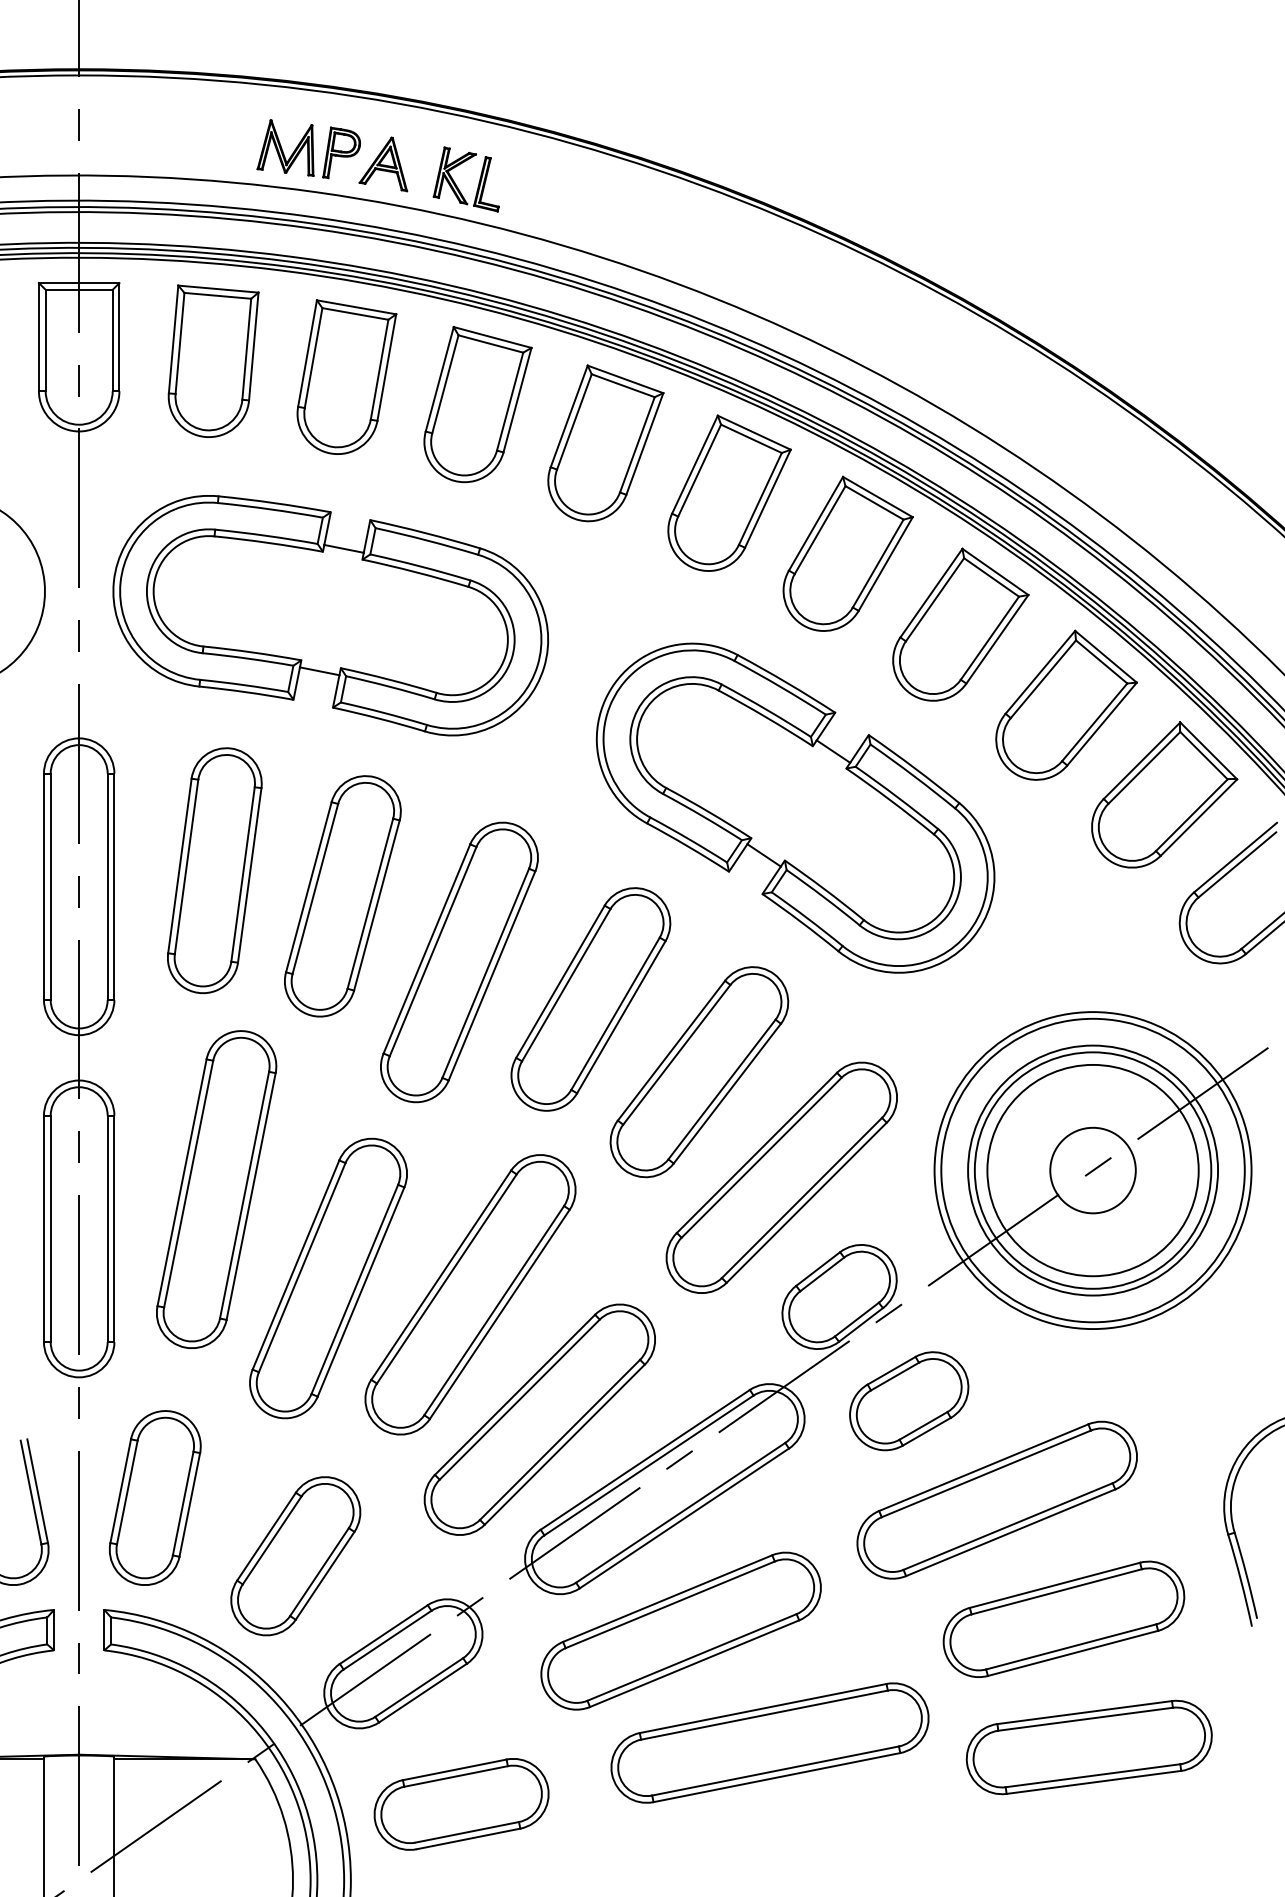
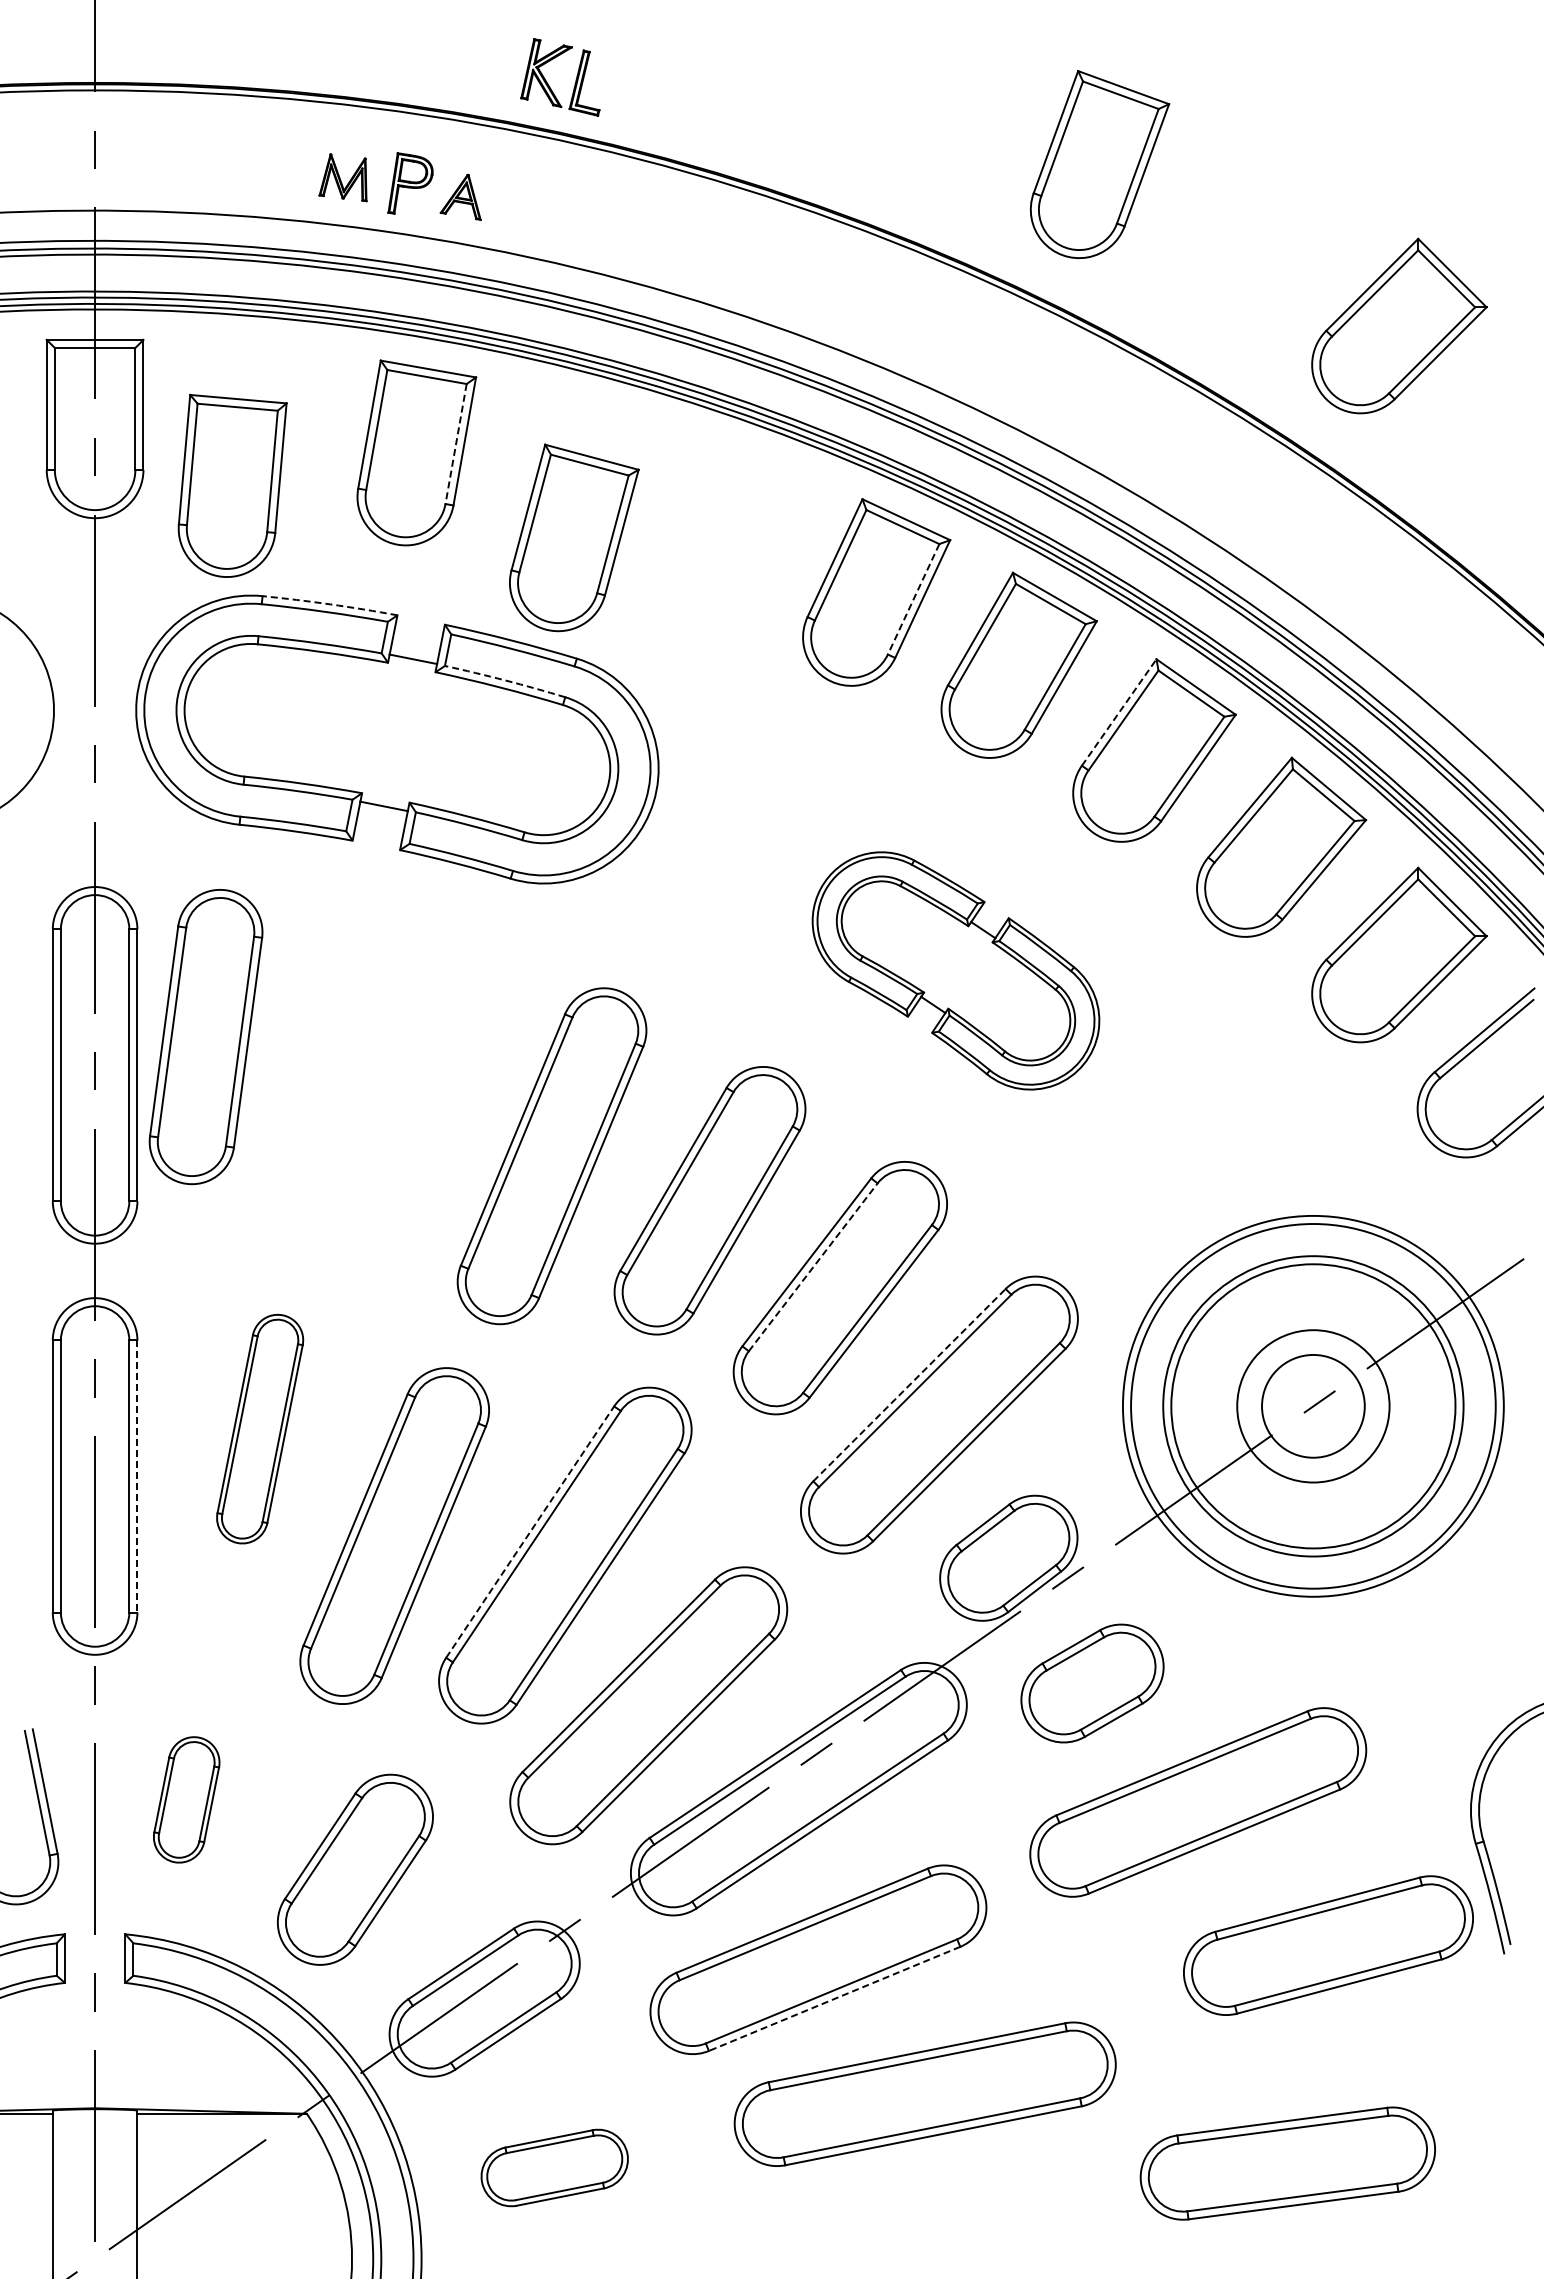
part: (285, 147) -> (342, 177), size x0.7
part: (383, 164) -> (460, 197), size x0.7
part: (456, 184) -> (548, 83), moved
part: (1164, 271) -> (1399, 325), added
part: (213, 360) -> (232, 485), moved
line: (379, 370) -> (456, 444), solid -> dashed
part: (478, 404) -> (574, 537), moved
part: (605, 443) -> (1099, 164), moved
line: (760, 499) -> (913, 599), solid -> dashed
arc: (275, 503) -> (330, 604), solid -> dashed
arc: (420, 566) -> (505, 680), solid -> dashed
line: (931, 593) -> (1119, 712), solid -> dashed
part: (795, 807) -> (955, 970), size x0.6
part: (214, 871) -> (205, 1037), moved
part: (342, 896) -> (411, 1076), removed
line: (677, 1055) -> (813, 1267), solid -> dashed
line: (756, 1152) -> (909, 1384), solid -> dashed
circle: (1093, 1170) -> (1313, 1406), size x0.6
part: (215, 1189) -> (259, 1428), size x0.6
line: (114, 1228) -> (137, 1476), solid -> dashed
line: (441, 1274) -> (530, 1531), solid -> dashed
part: (155, 1497) -> (186, 1799), size x0.6
part: (1064, 1619) -> (1328, 1945), moved
line: (694, 1664) -> (834, 1999), solid -> dashed
part: (1088, 1747) -> (1287, 2163), moved
part: (461, 1804) -> (554, 2167), size x0.7

